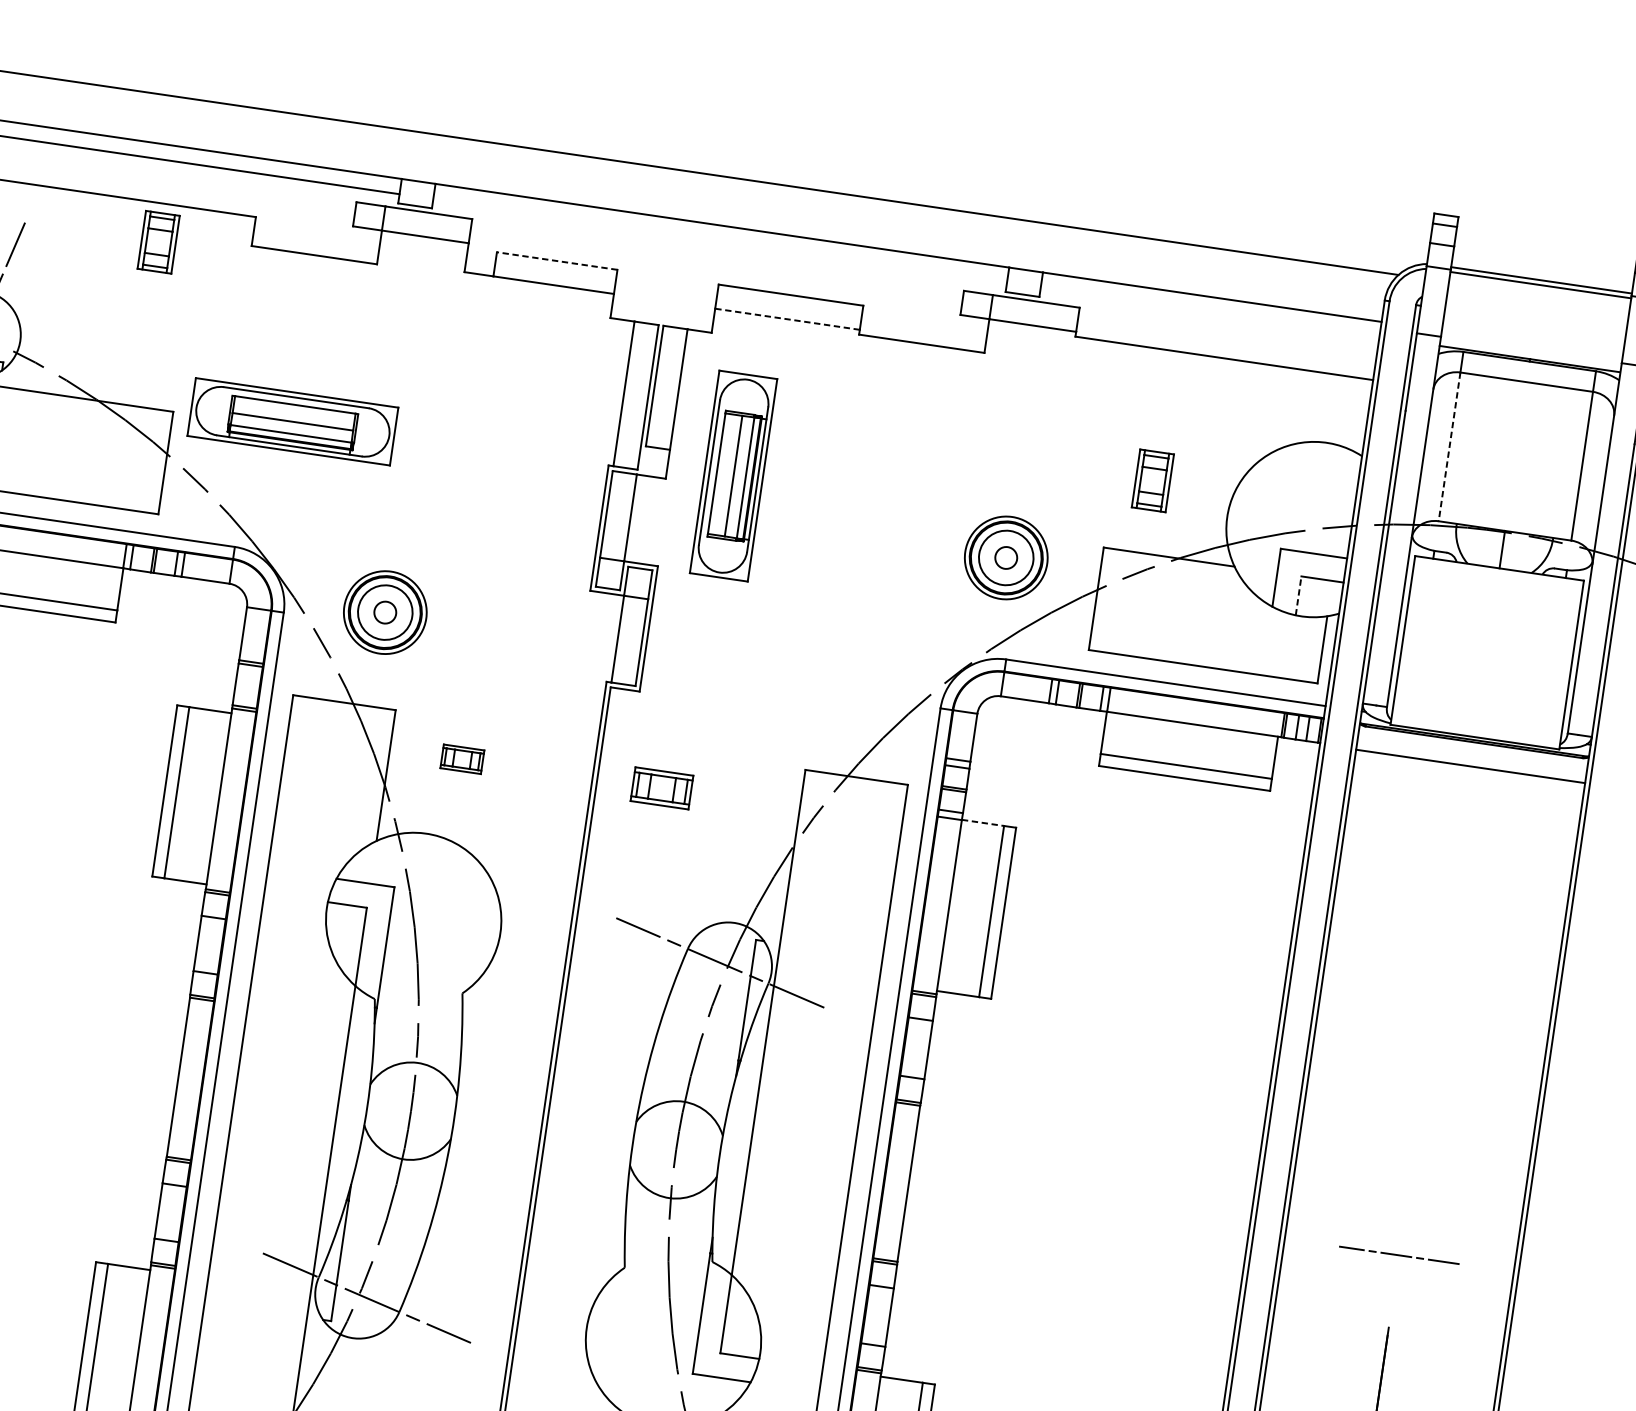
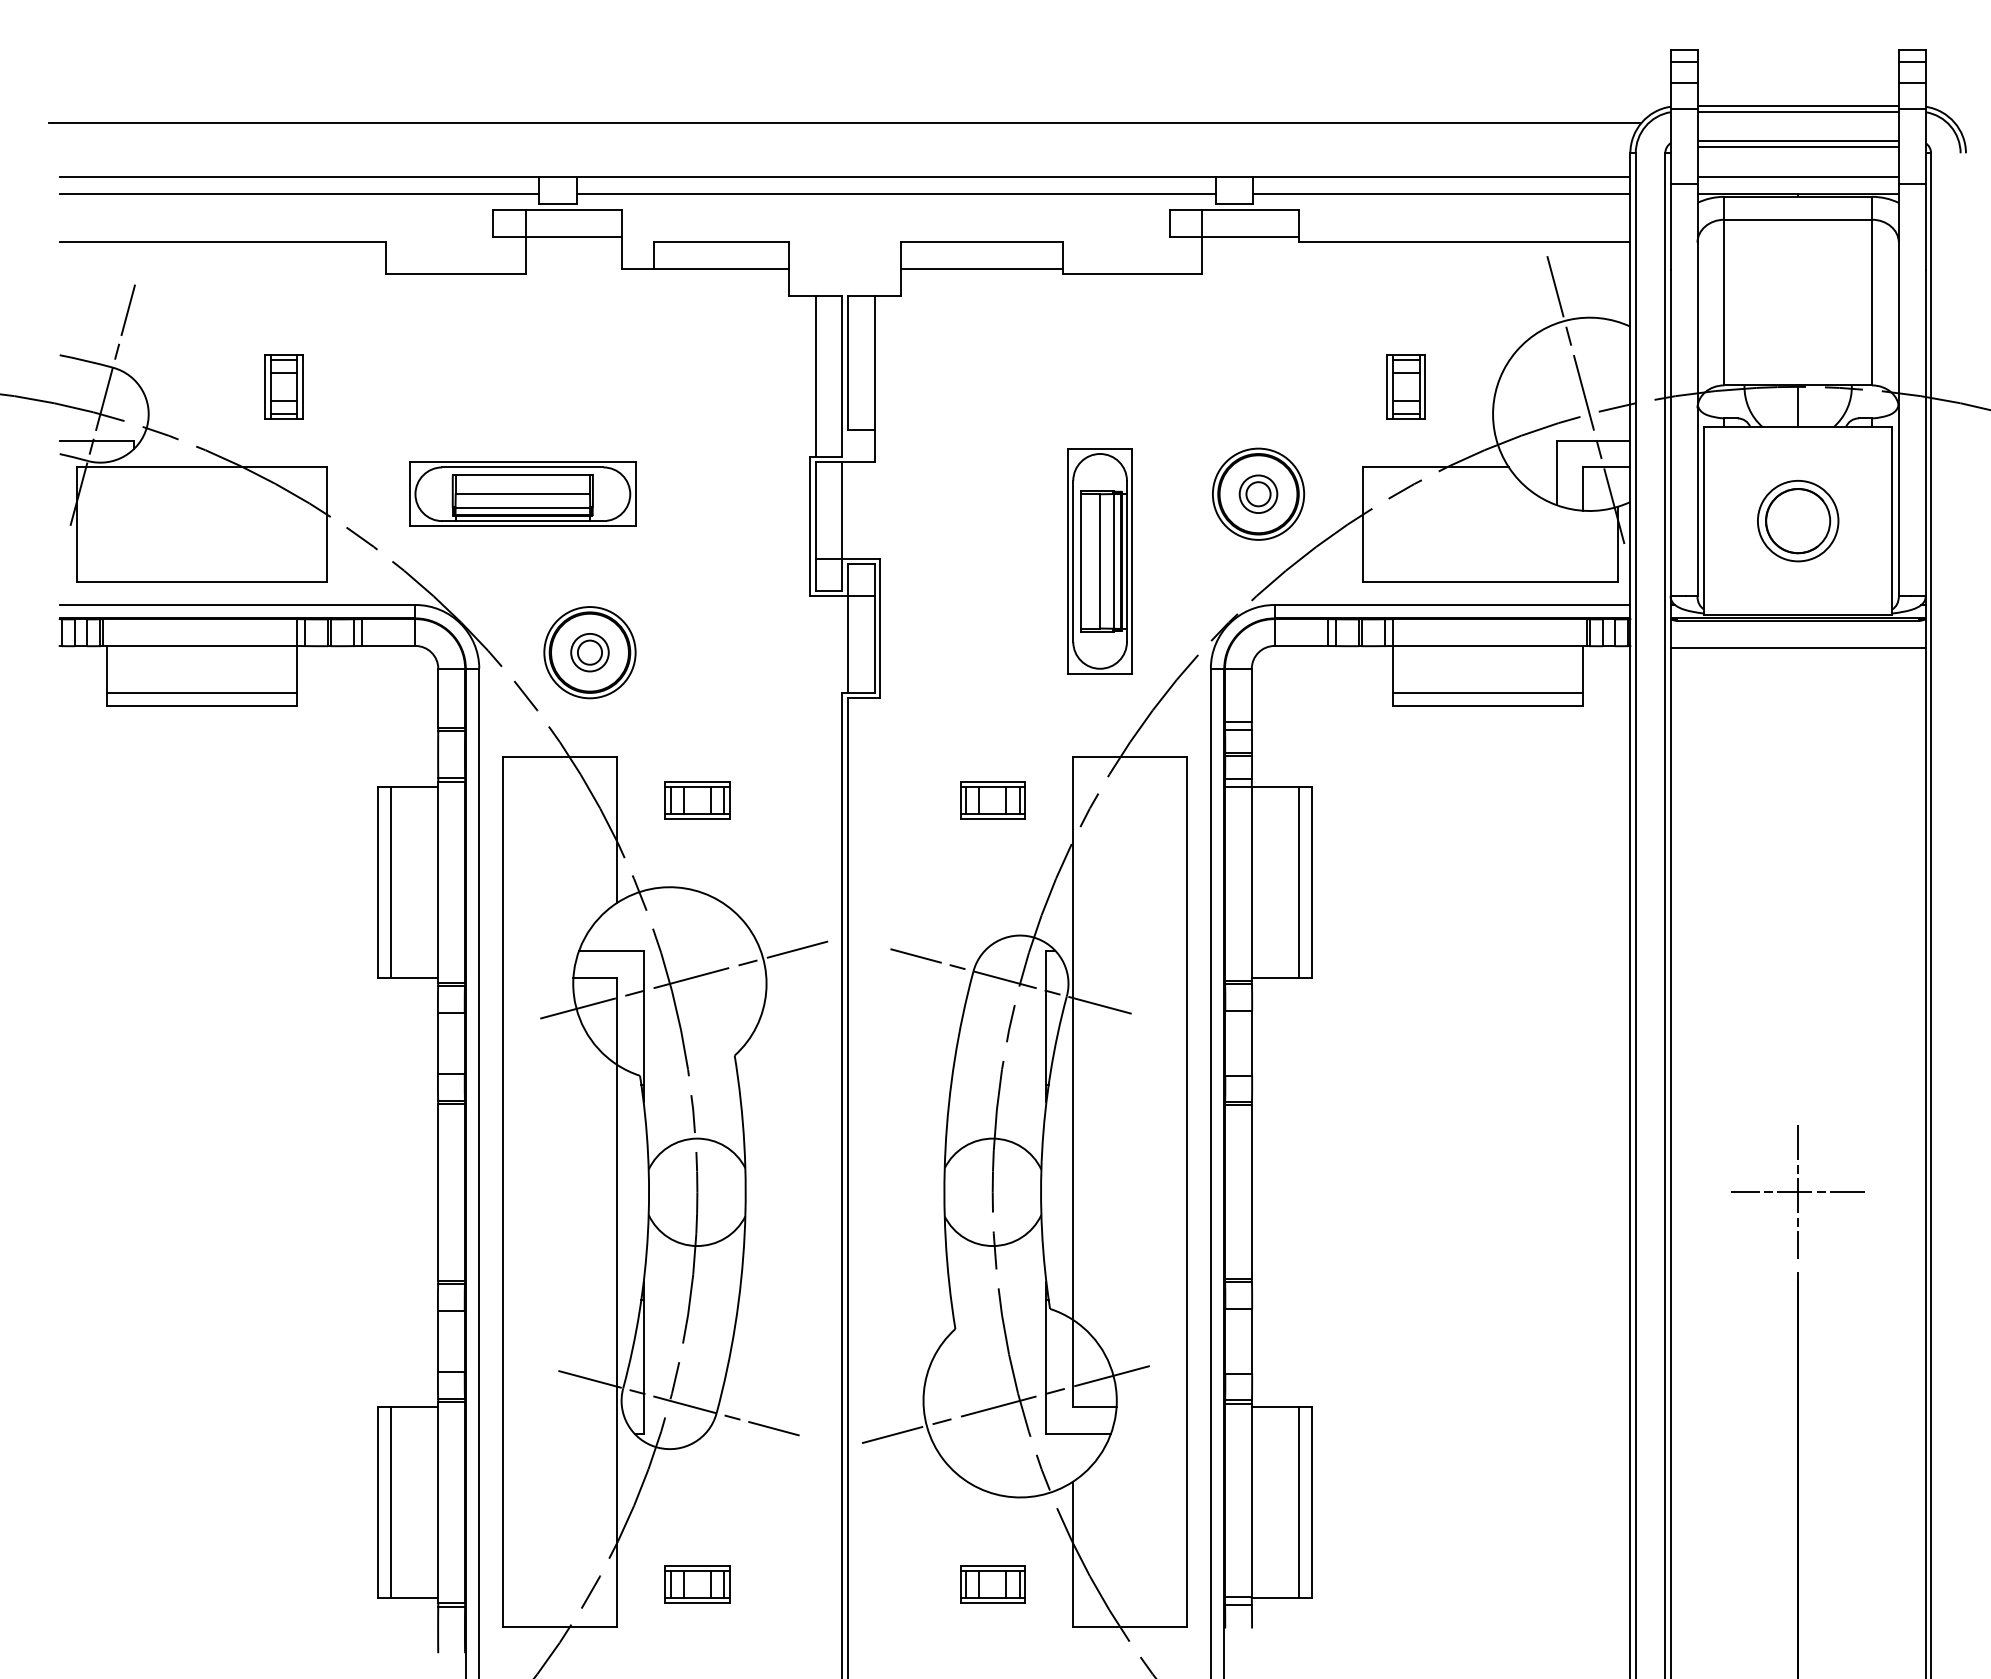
part: (158, 241) -> (283, 386), moved
line: (719, 241) -> (895, 194), added
line: (557, 260) -> (721, 241), dashed -> solid
line: (1536, 311) -> (1797, 141), added
line: (1209, 312) -> (1441, 194), added
line: (1535, 316) -> (1797, 146), added
line: (787, 318) -> (981, 268), dashed -> solid
line: (1531, 344) -> (1797, 177), added
part: (292, 421) -> (522, 493), moved
line: (1449, 446) -> (1724, 302), dashed -> solid
part: (733, 476) -> (1099, 561), moved
line: (1312, 516) -> (1585, 400), added
circle: (1006, 558) -> (1258, 494), size x0.62
line: (1298, 596) -> (1583, 489), dashed -> solid
circle: (384, 612) -> (589, 652), size x0.62
part: (1487, 653) -> (1798, 521), added
part: (462, 759) -> (697, 800), size x1.43
part: (661, 788) -> (992, 800), moved
line: (983, 822) -> (1275, 786), dashed -> solid
line: (427, 918) -> (684, 979), added
line: (1399, 1255) -> (1798, 1192), added
line: (659, 1342) -> (1005, 1404), added

